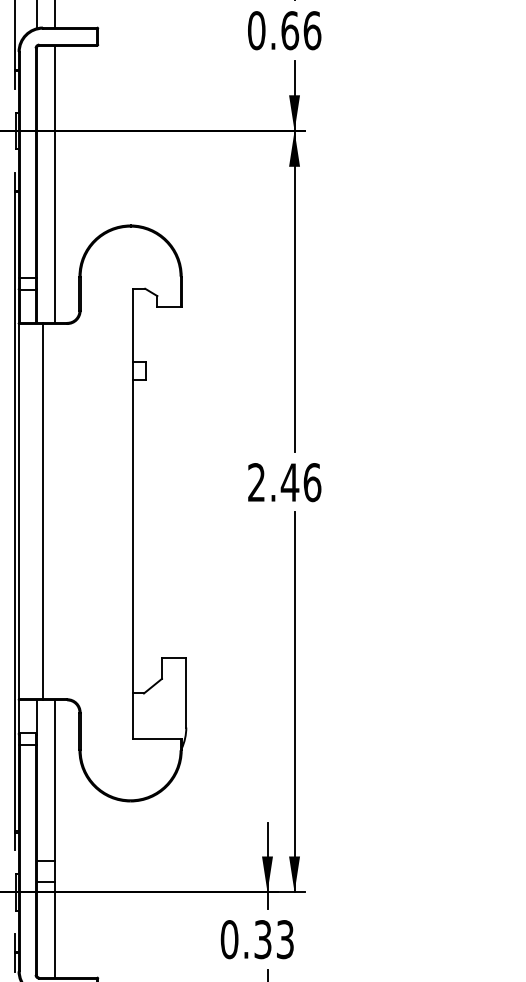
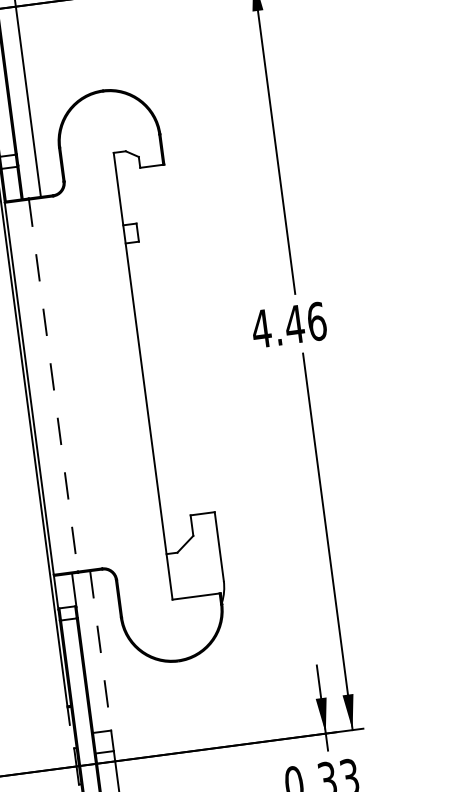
text: (256, 482) -> (261, 328), 2.46 -> 4.46
line: (42, 511) -> (53, 385), solid -> dashed
line: (55, 781) -> (101, 651), solid -> dashed

